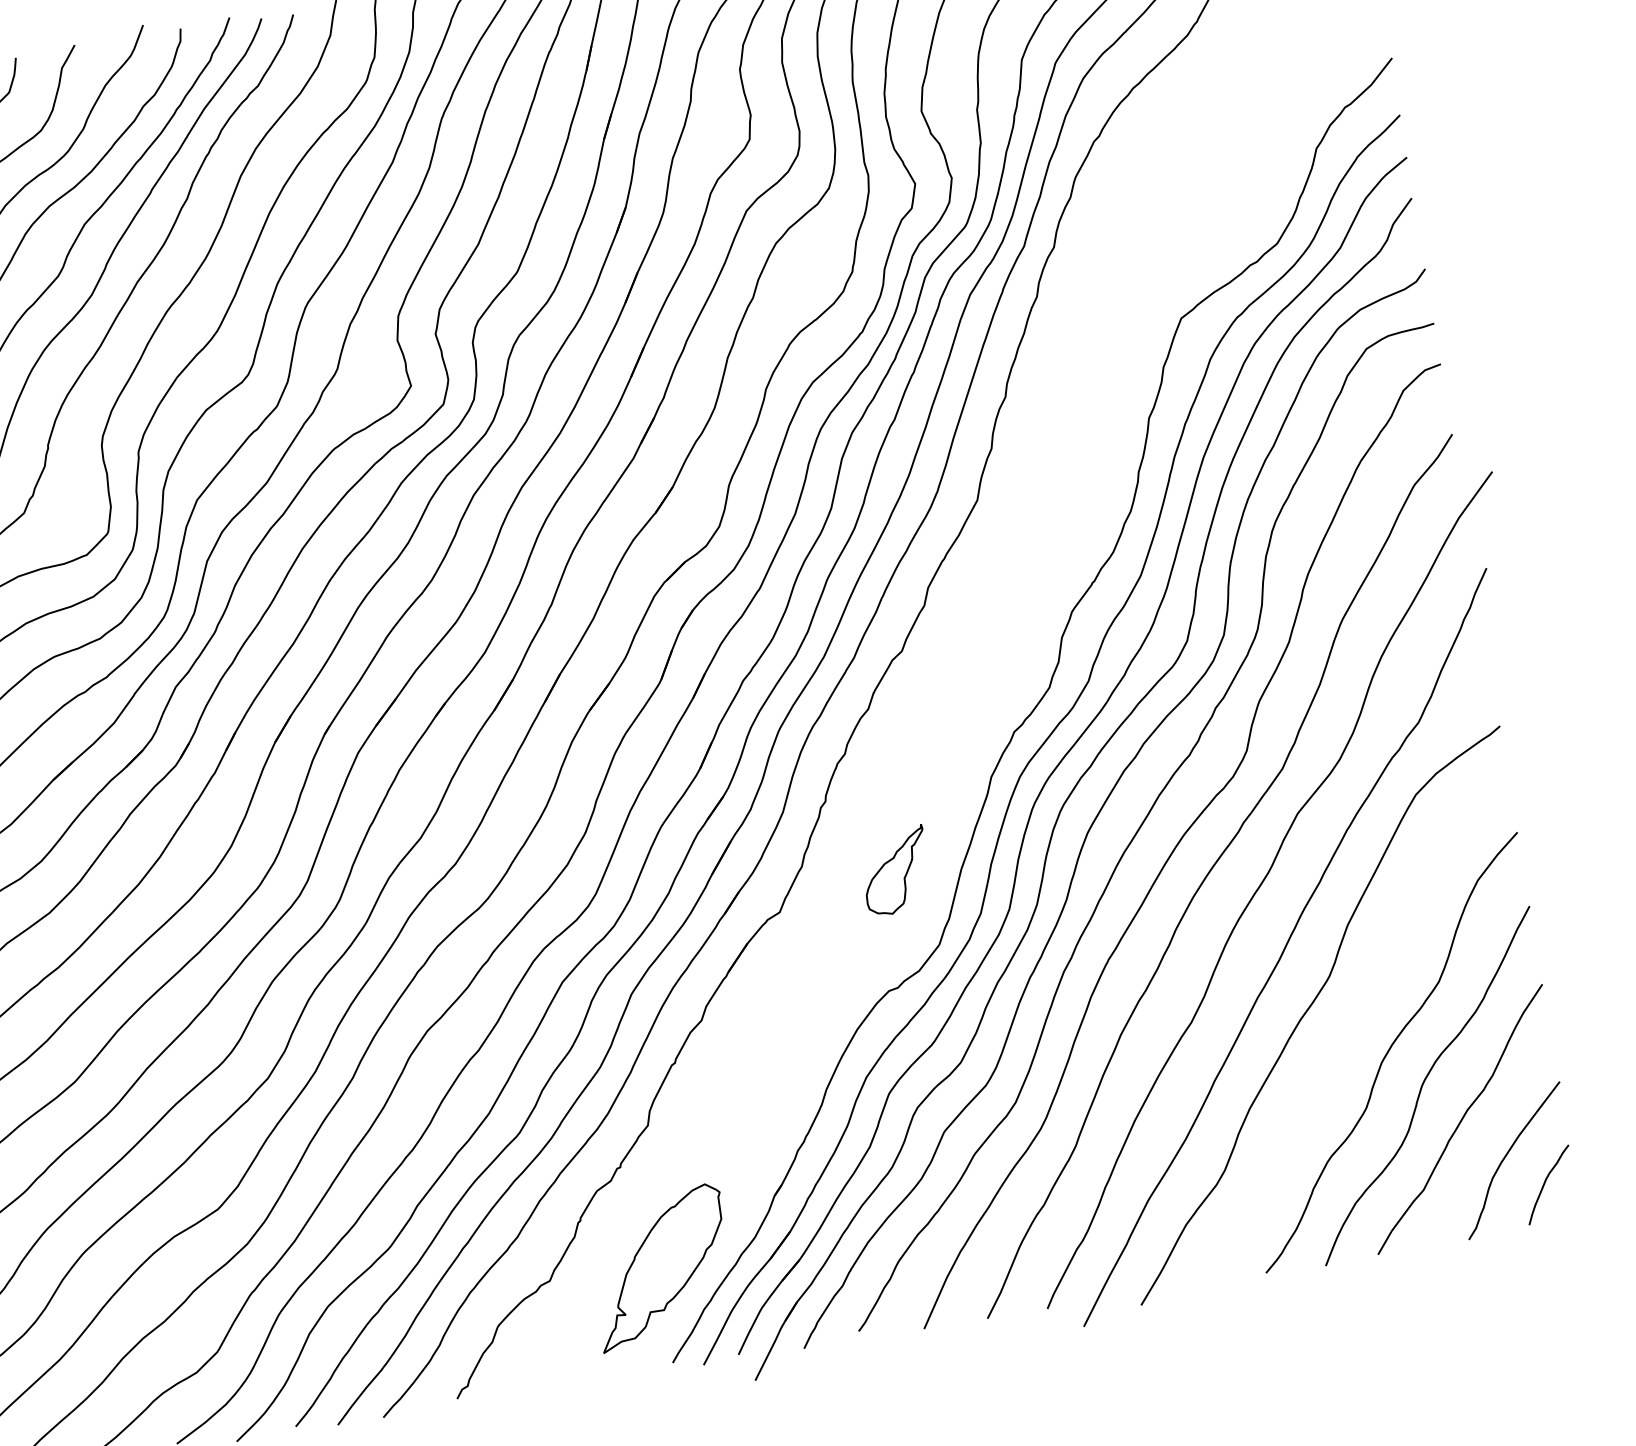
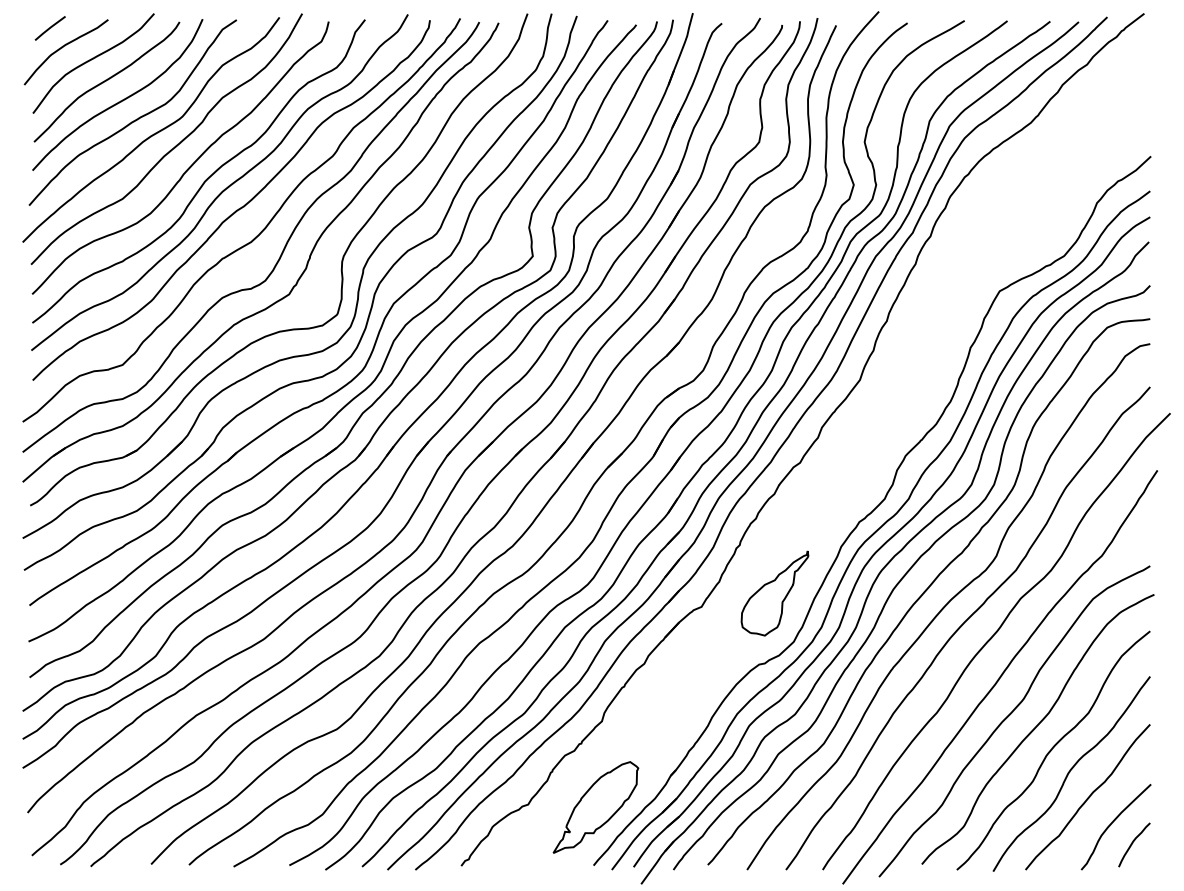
part: (895, 871) -> (774, 593), size x1.67
curve: (1358, 1021) -> (1036, 728), added

